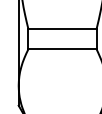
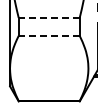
line: (61, 28) -> (48, 17), solid -> dashed
line: (61, 48) -> (48, 35), solid -> dashed

